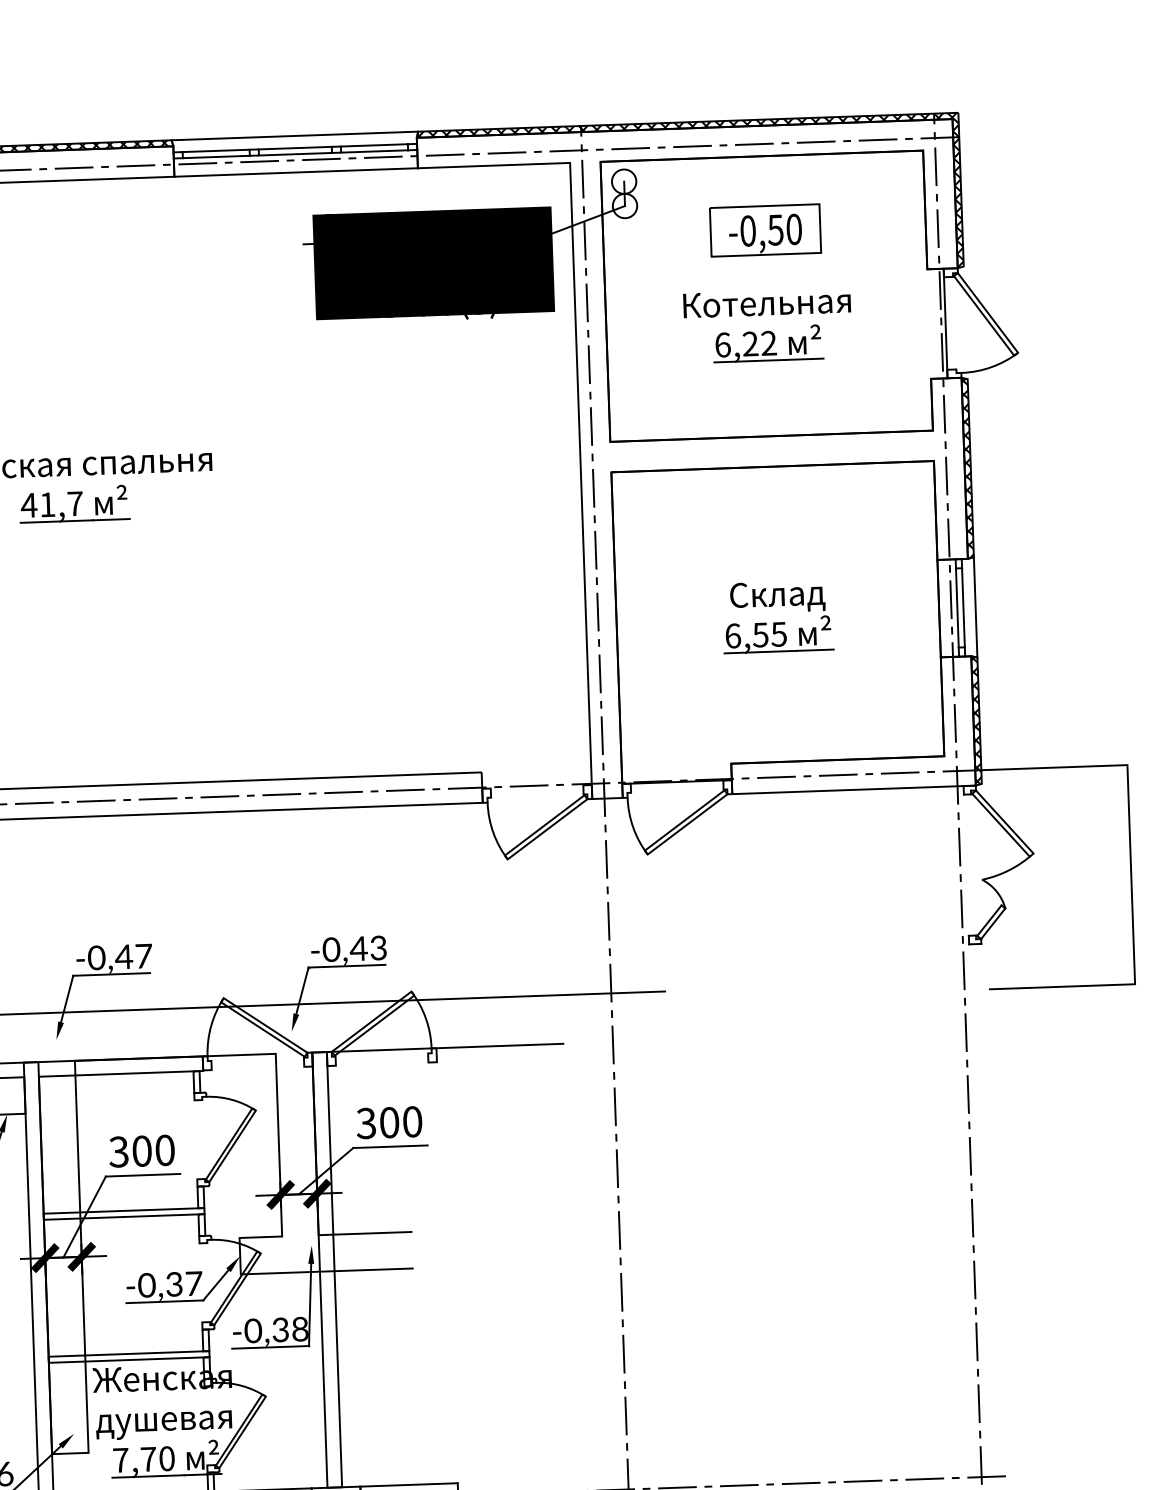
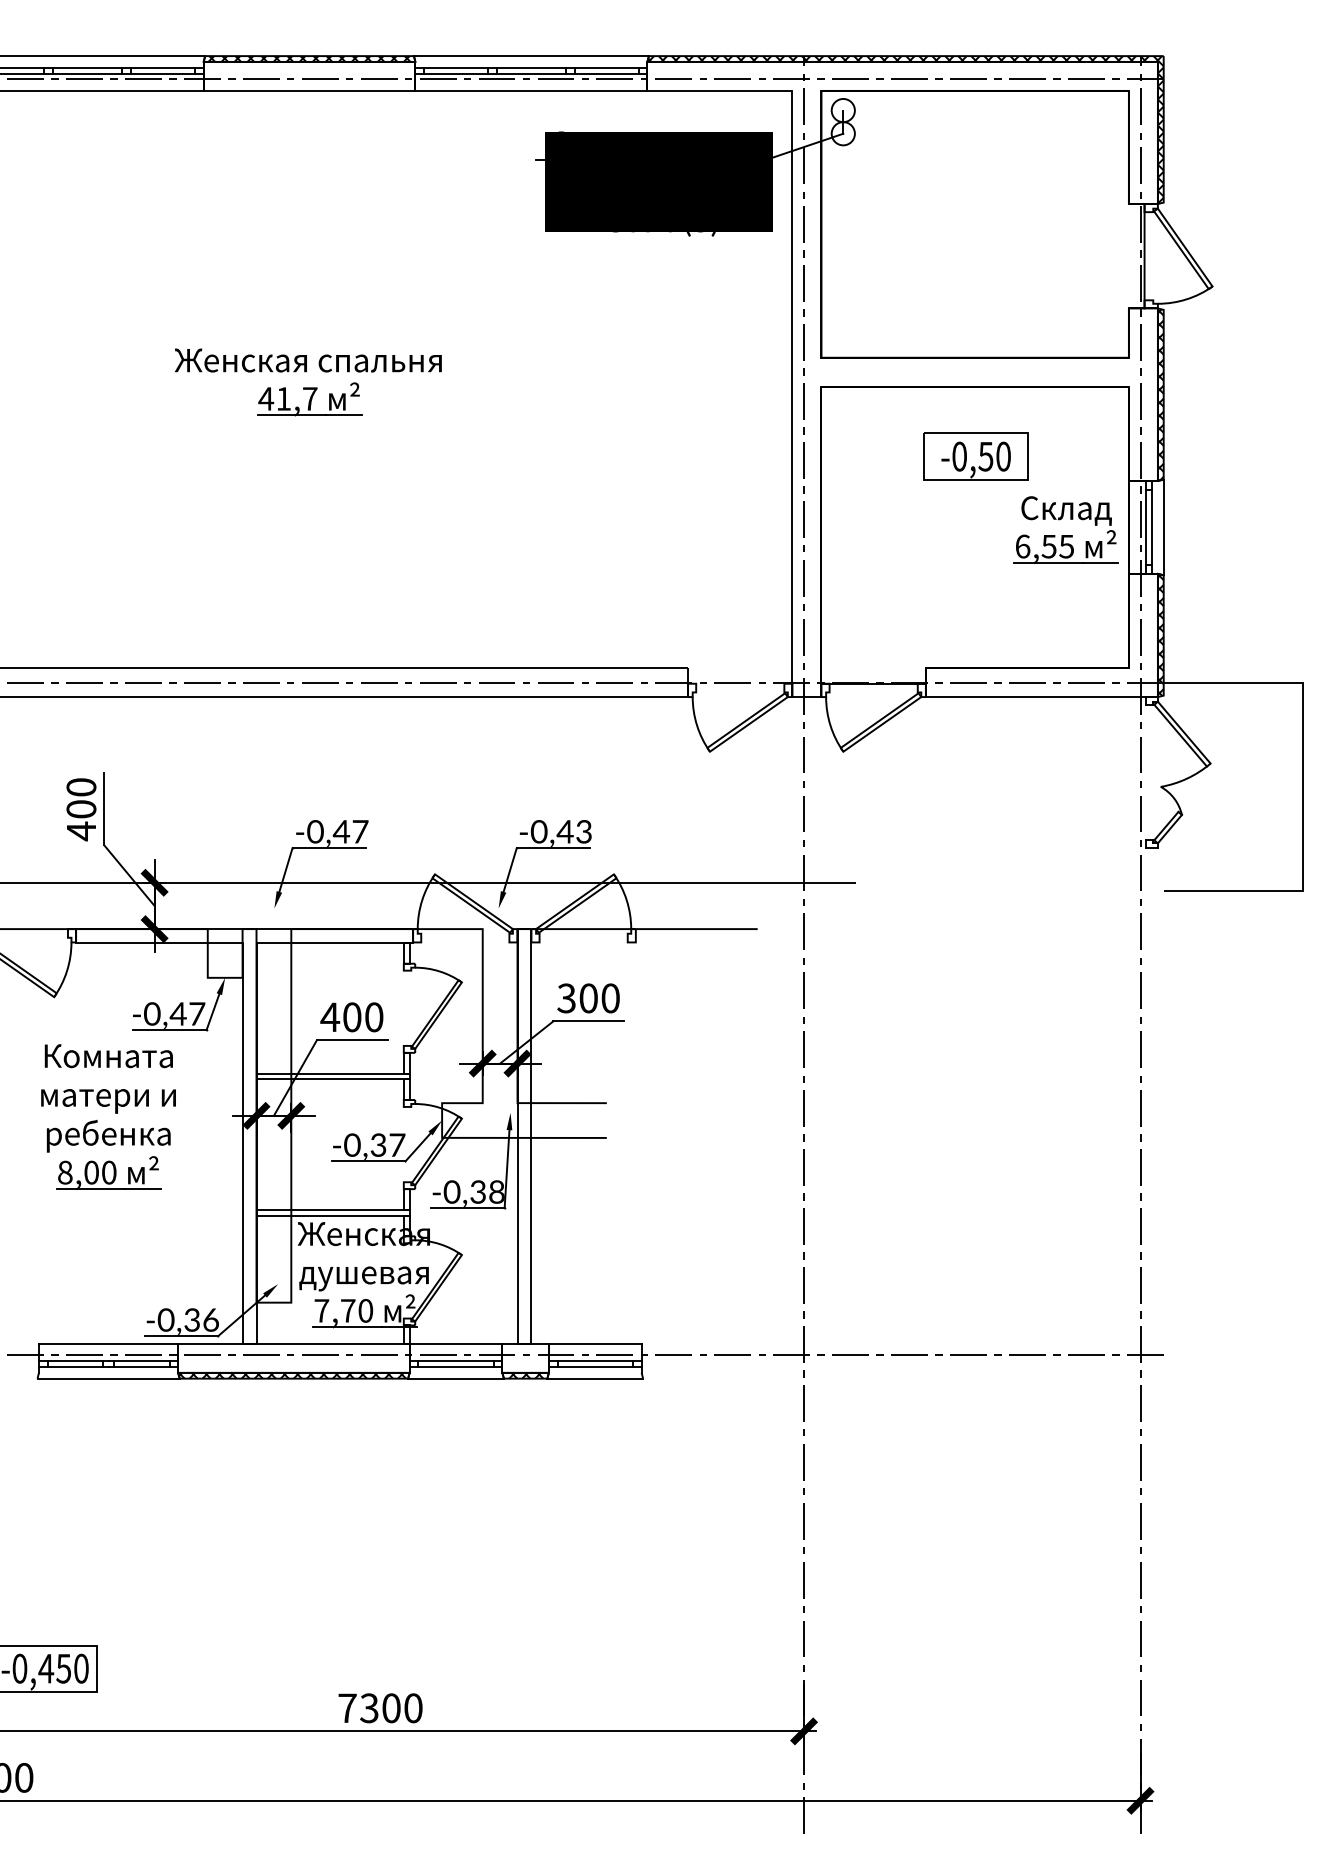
part: (764, 230) -> (975, 456), moved
part: (767, 325) -> (974, 252), removed
part: (777, 616) -> (1065, 529), moved
text: (119, 1152) -> (330, 1017), 300 -> 400

